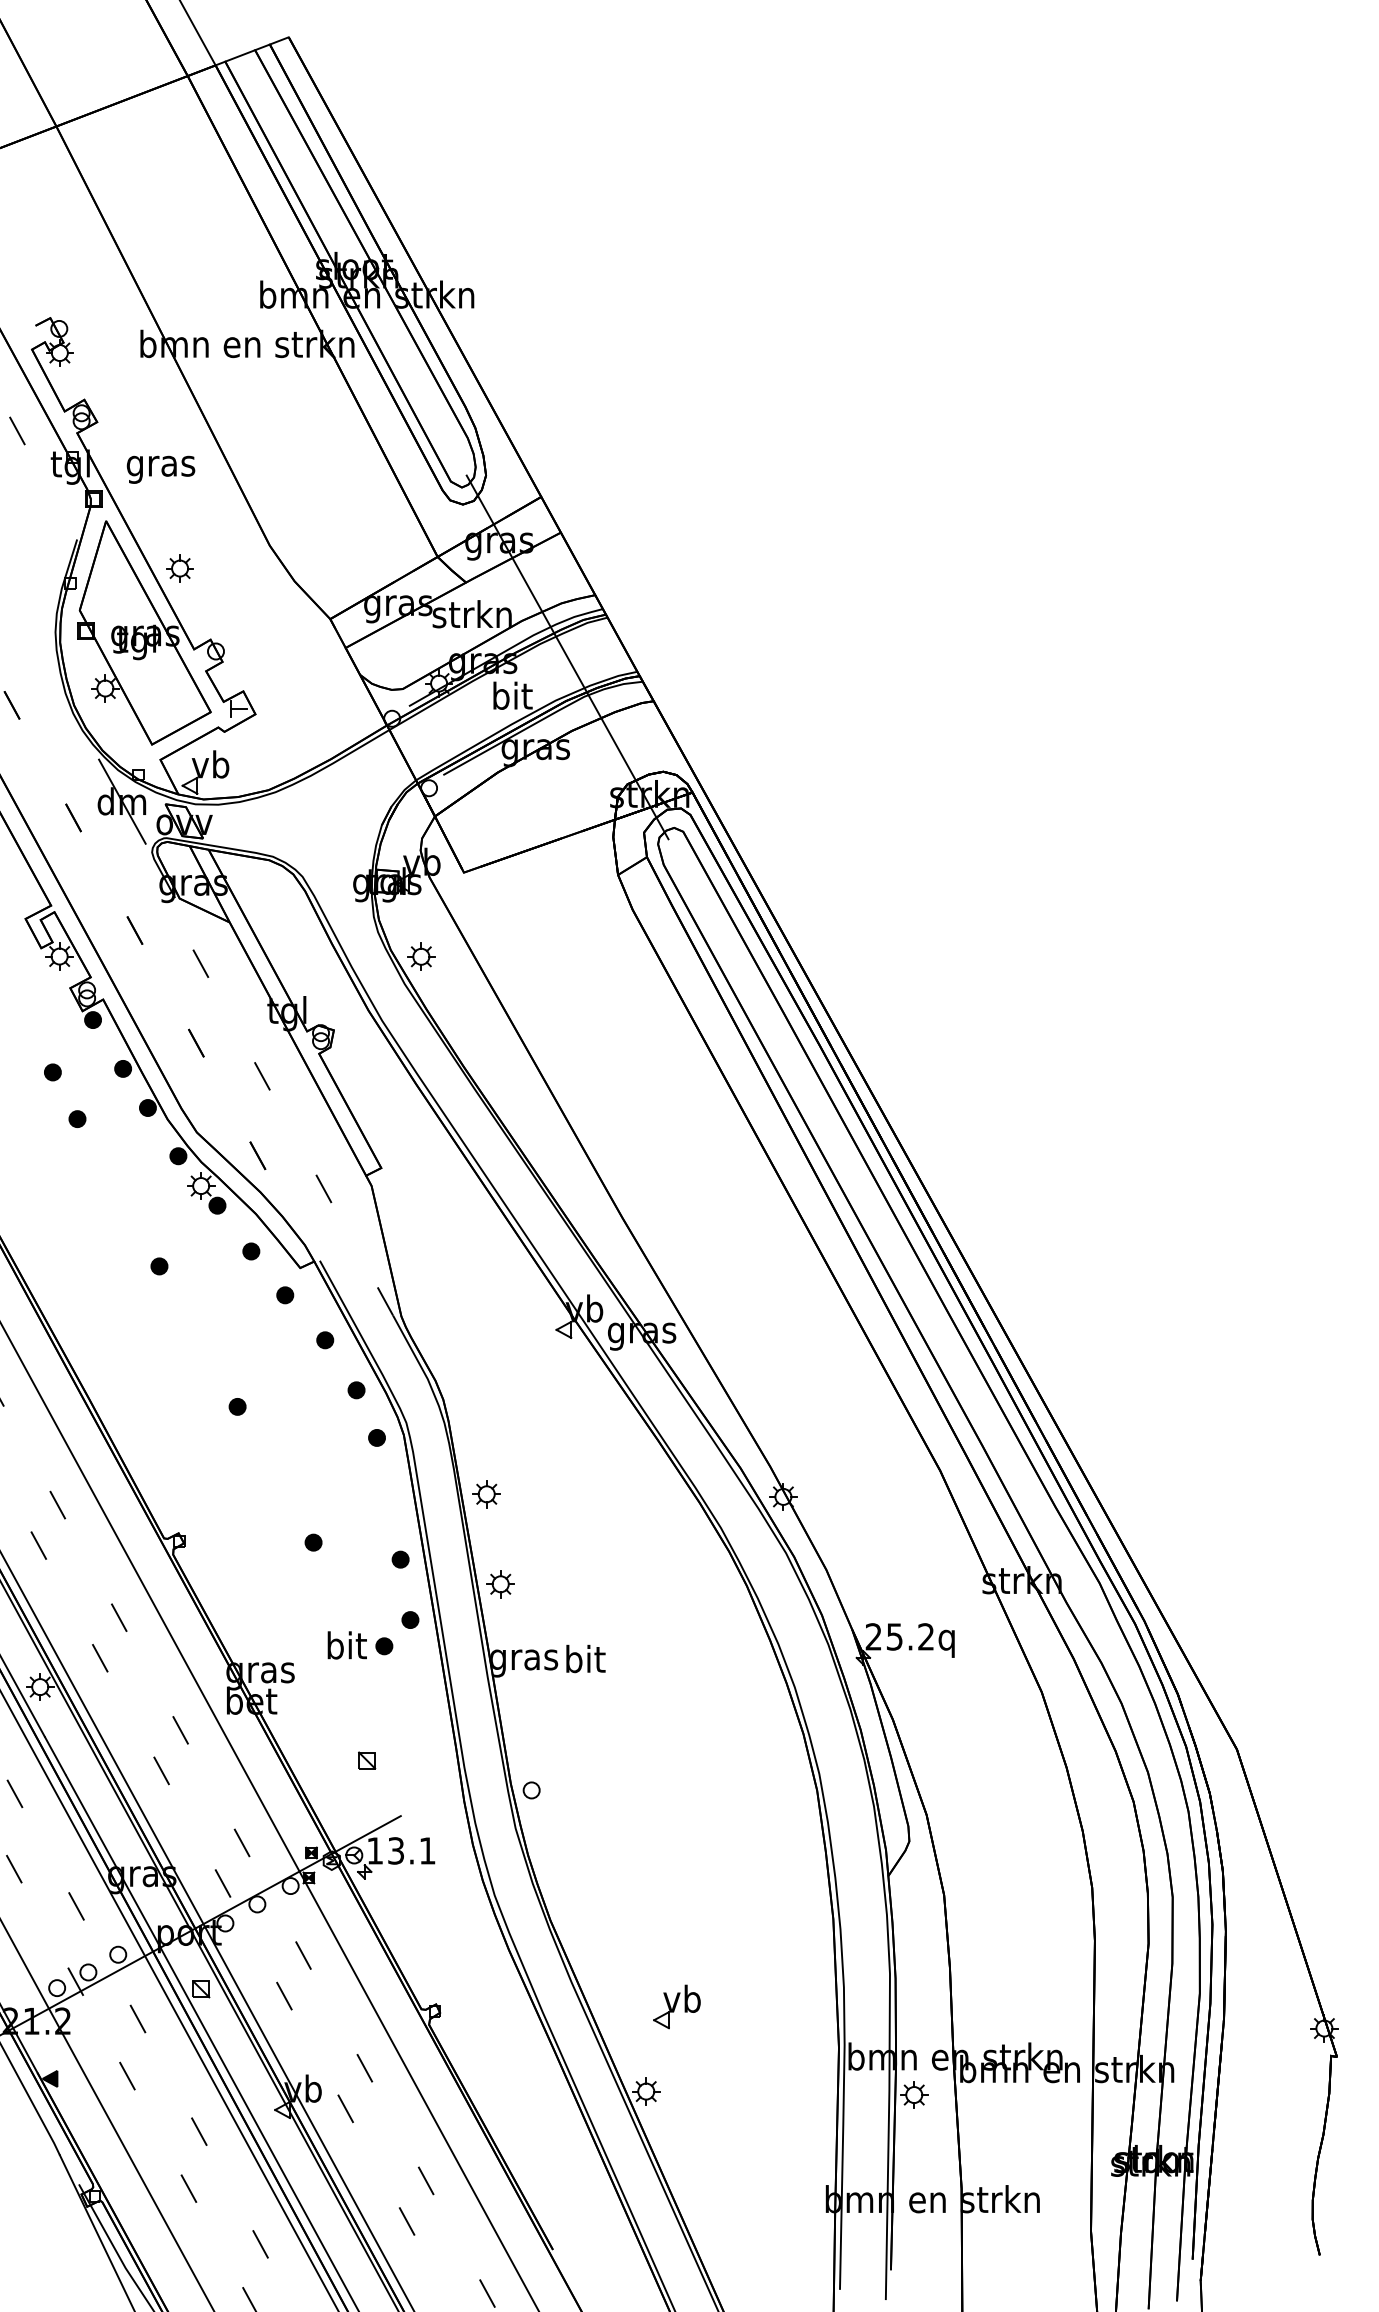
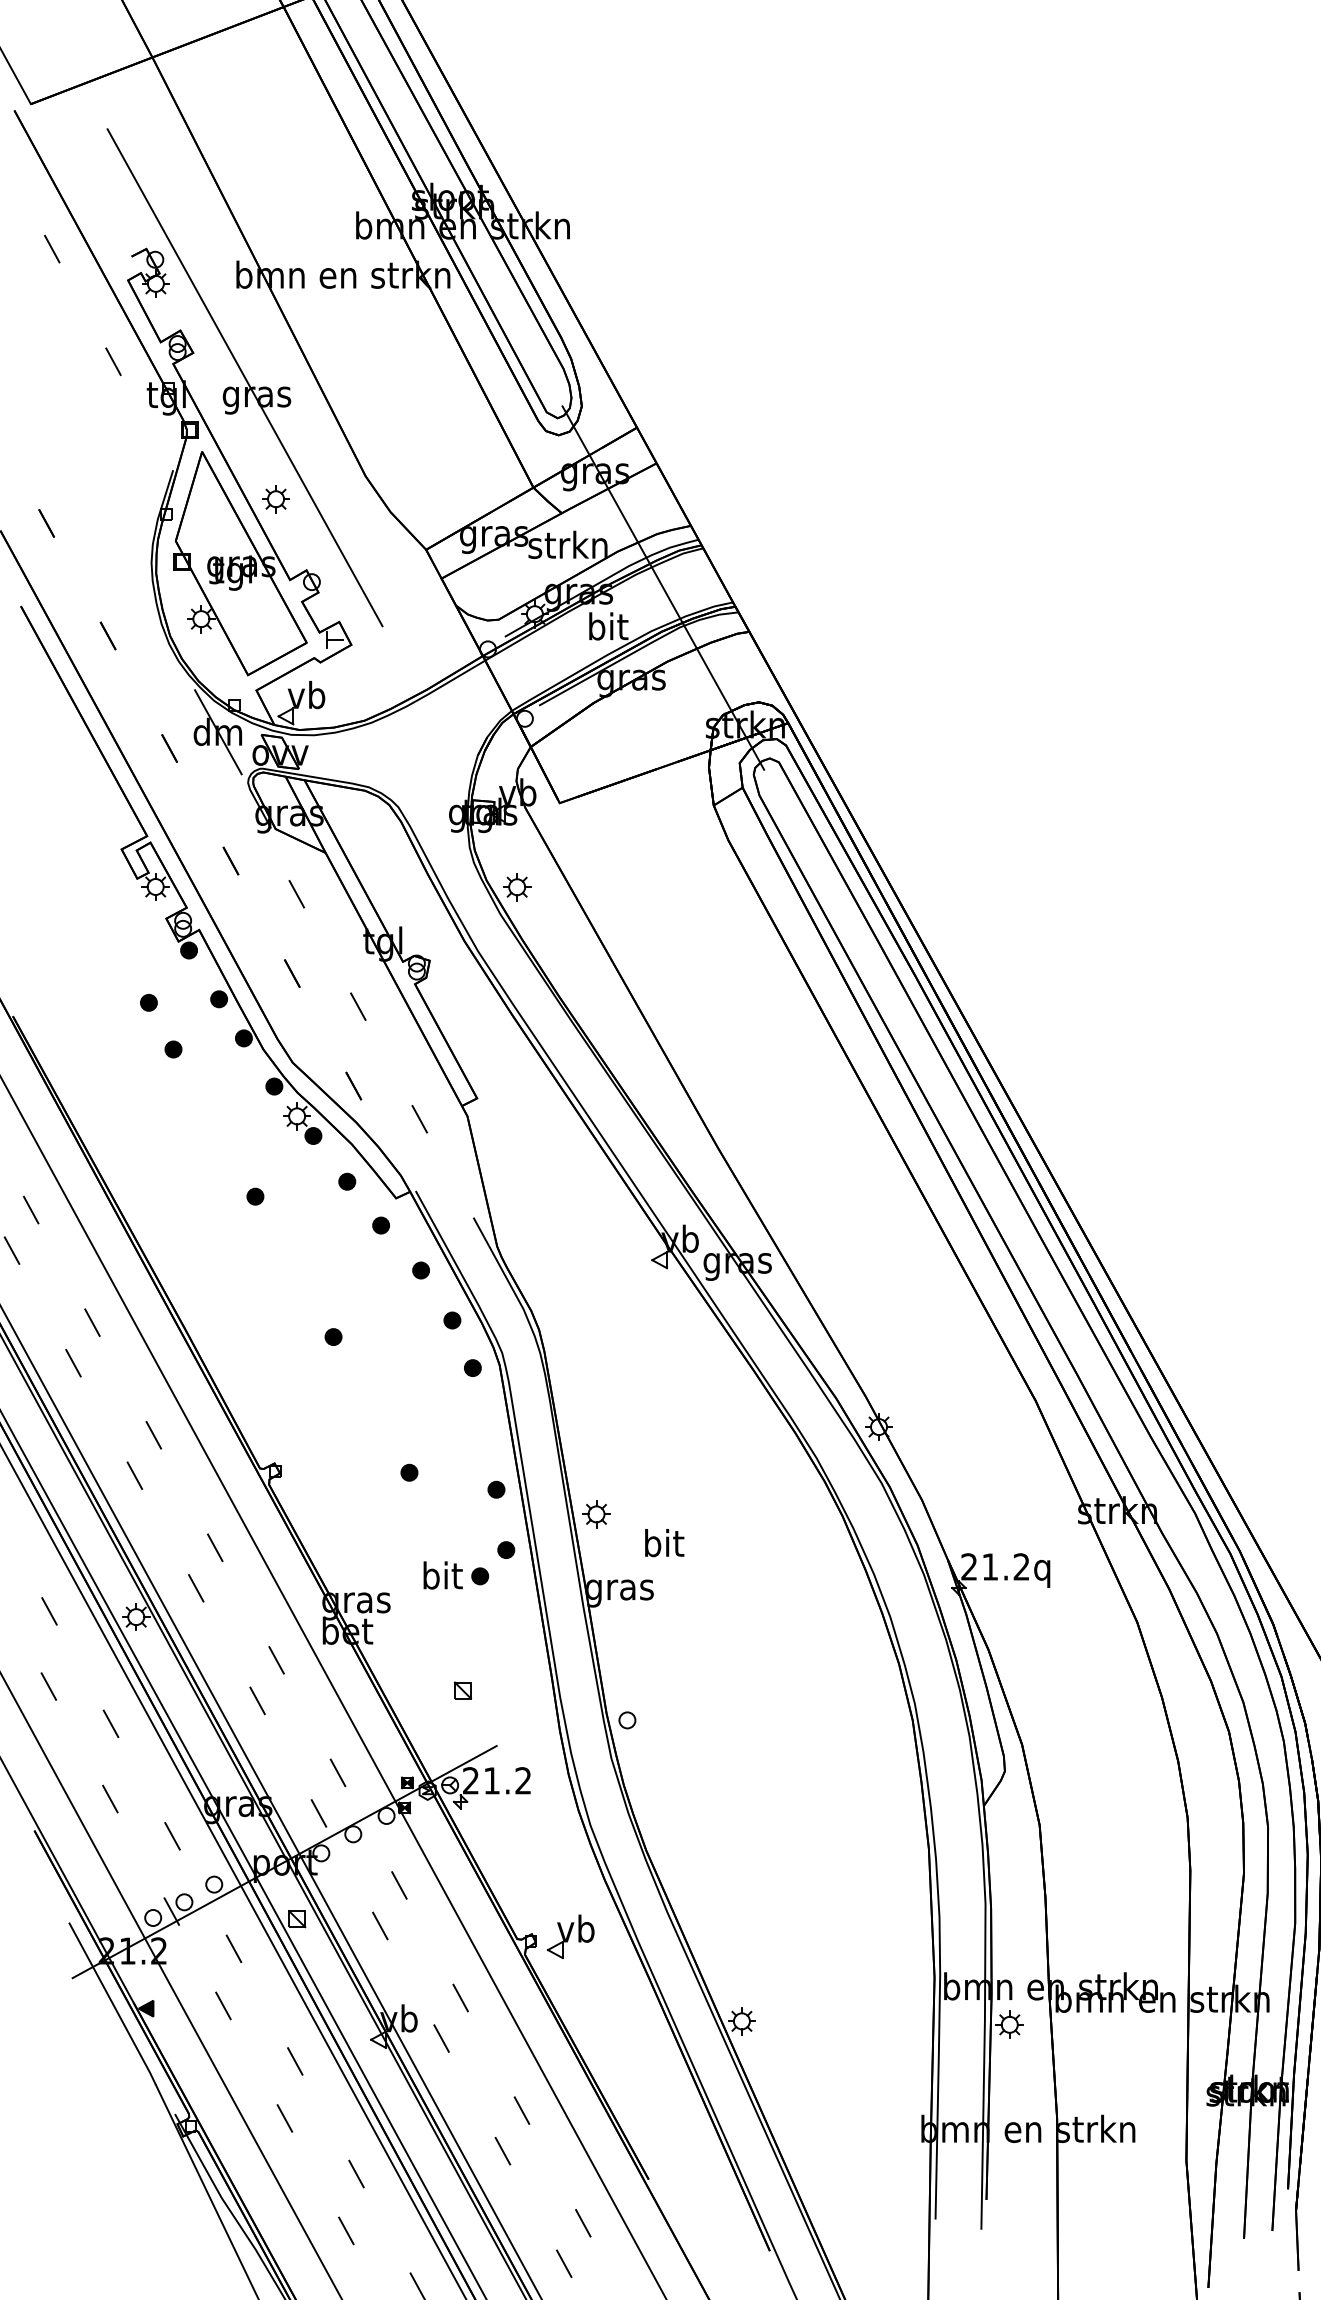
line: (148, 446) -> (244, 377), added
part: (486, 1494) -> (582, 1424), removed
text: (894, 1636) -> (990, 1566), 25.2q -> 21.2q
text: (585, 1658) -> (664, 1542), moved
text: (401, 1850) -> (497, 1780), 13.1 -> 21.2
part: (676, 2006) -> (570, 1936), moved

